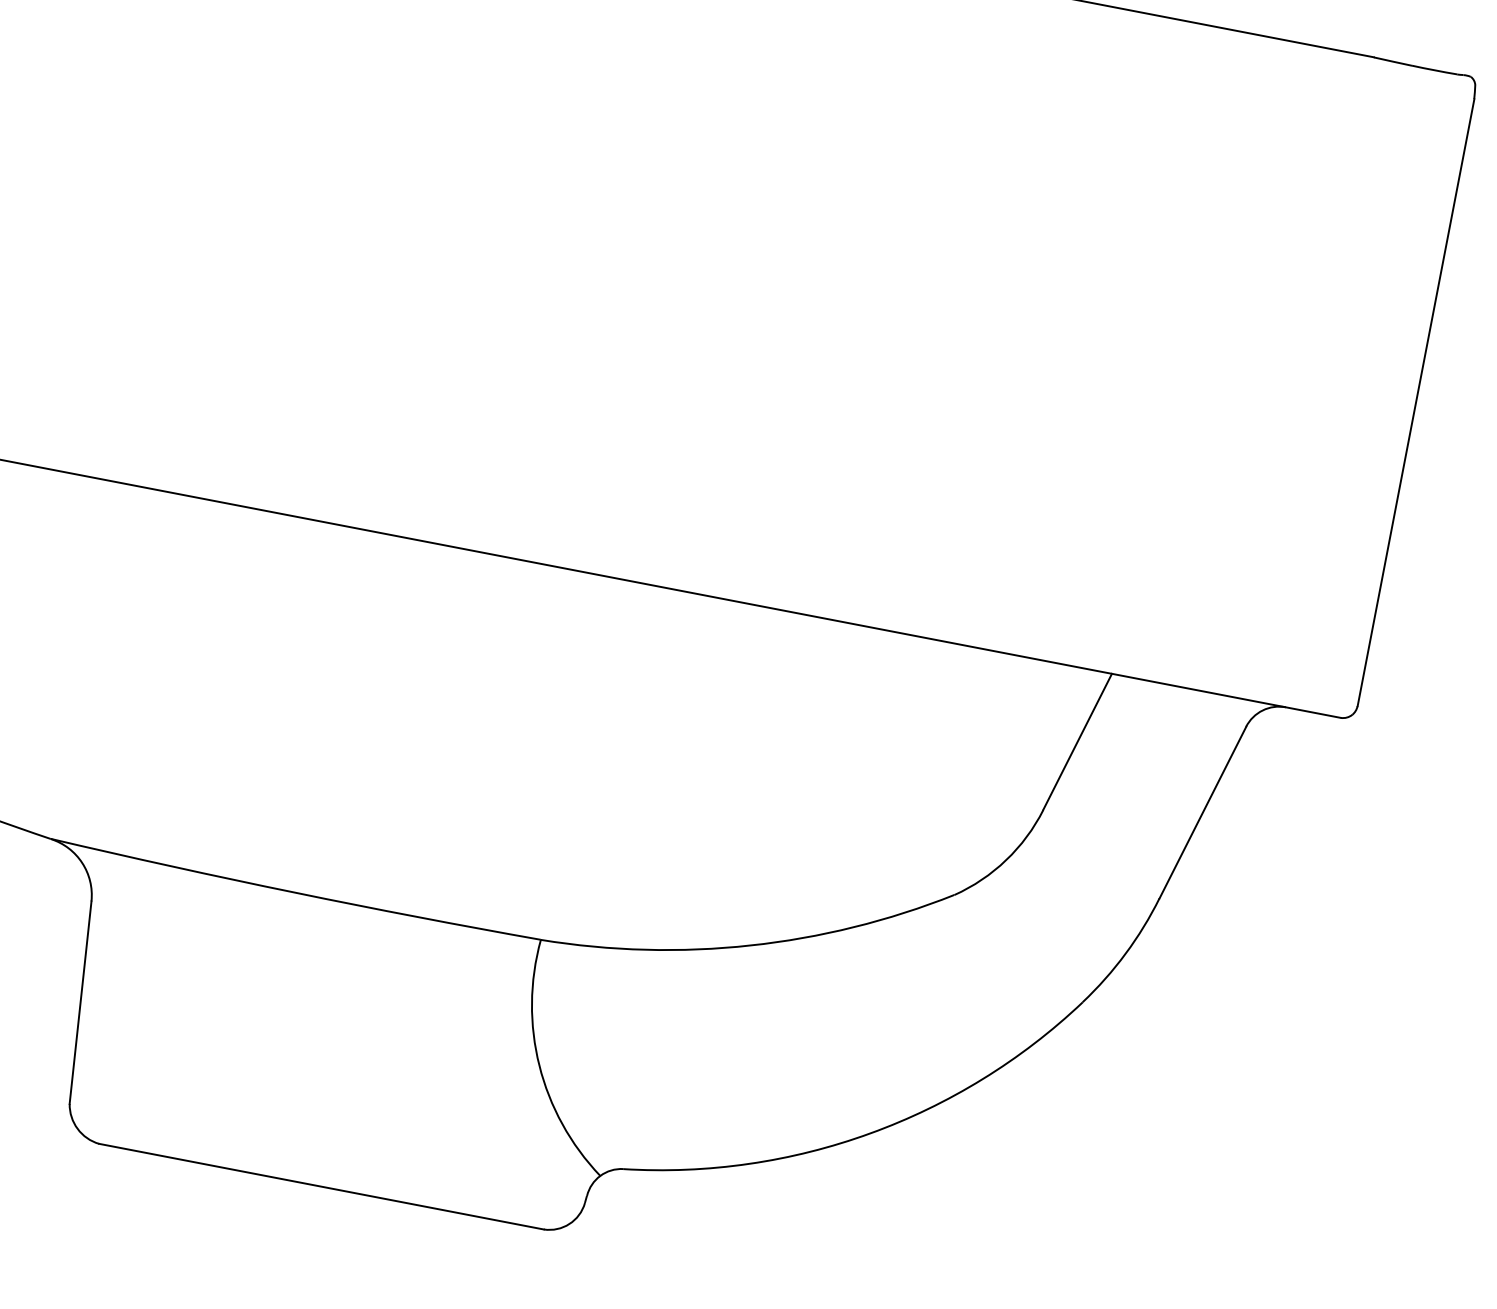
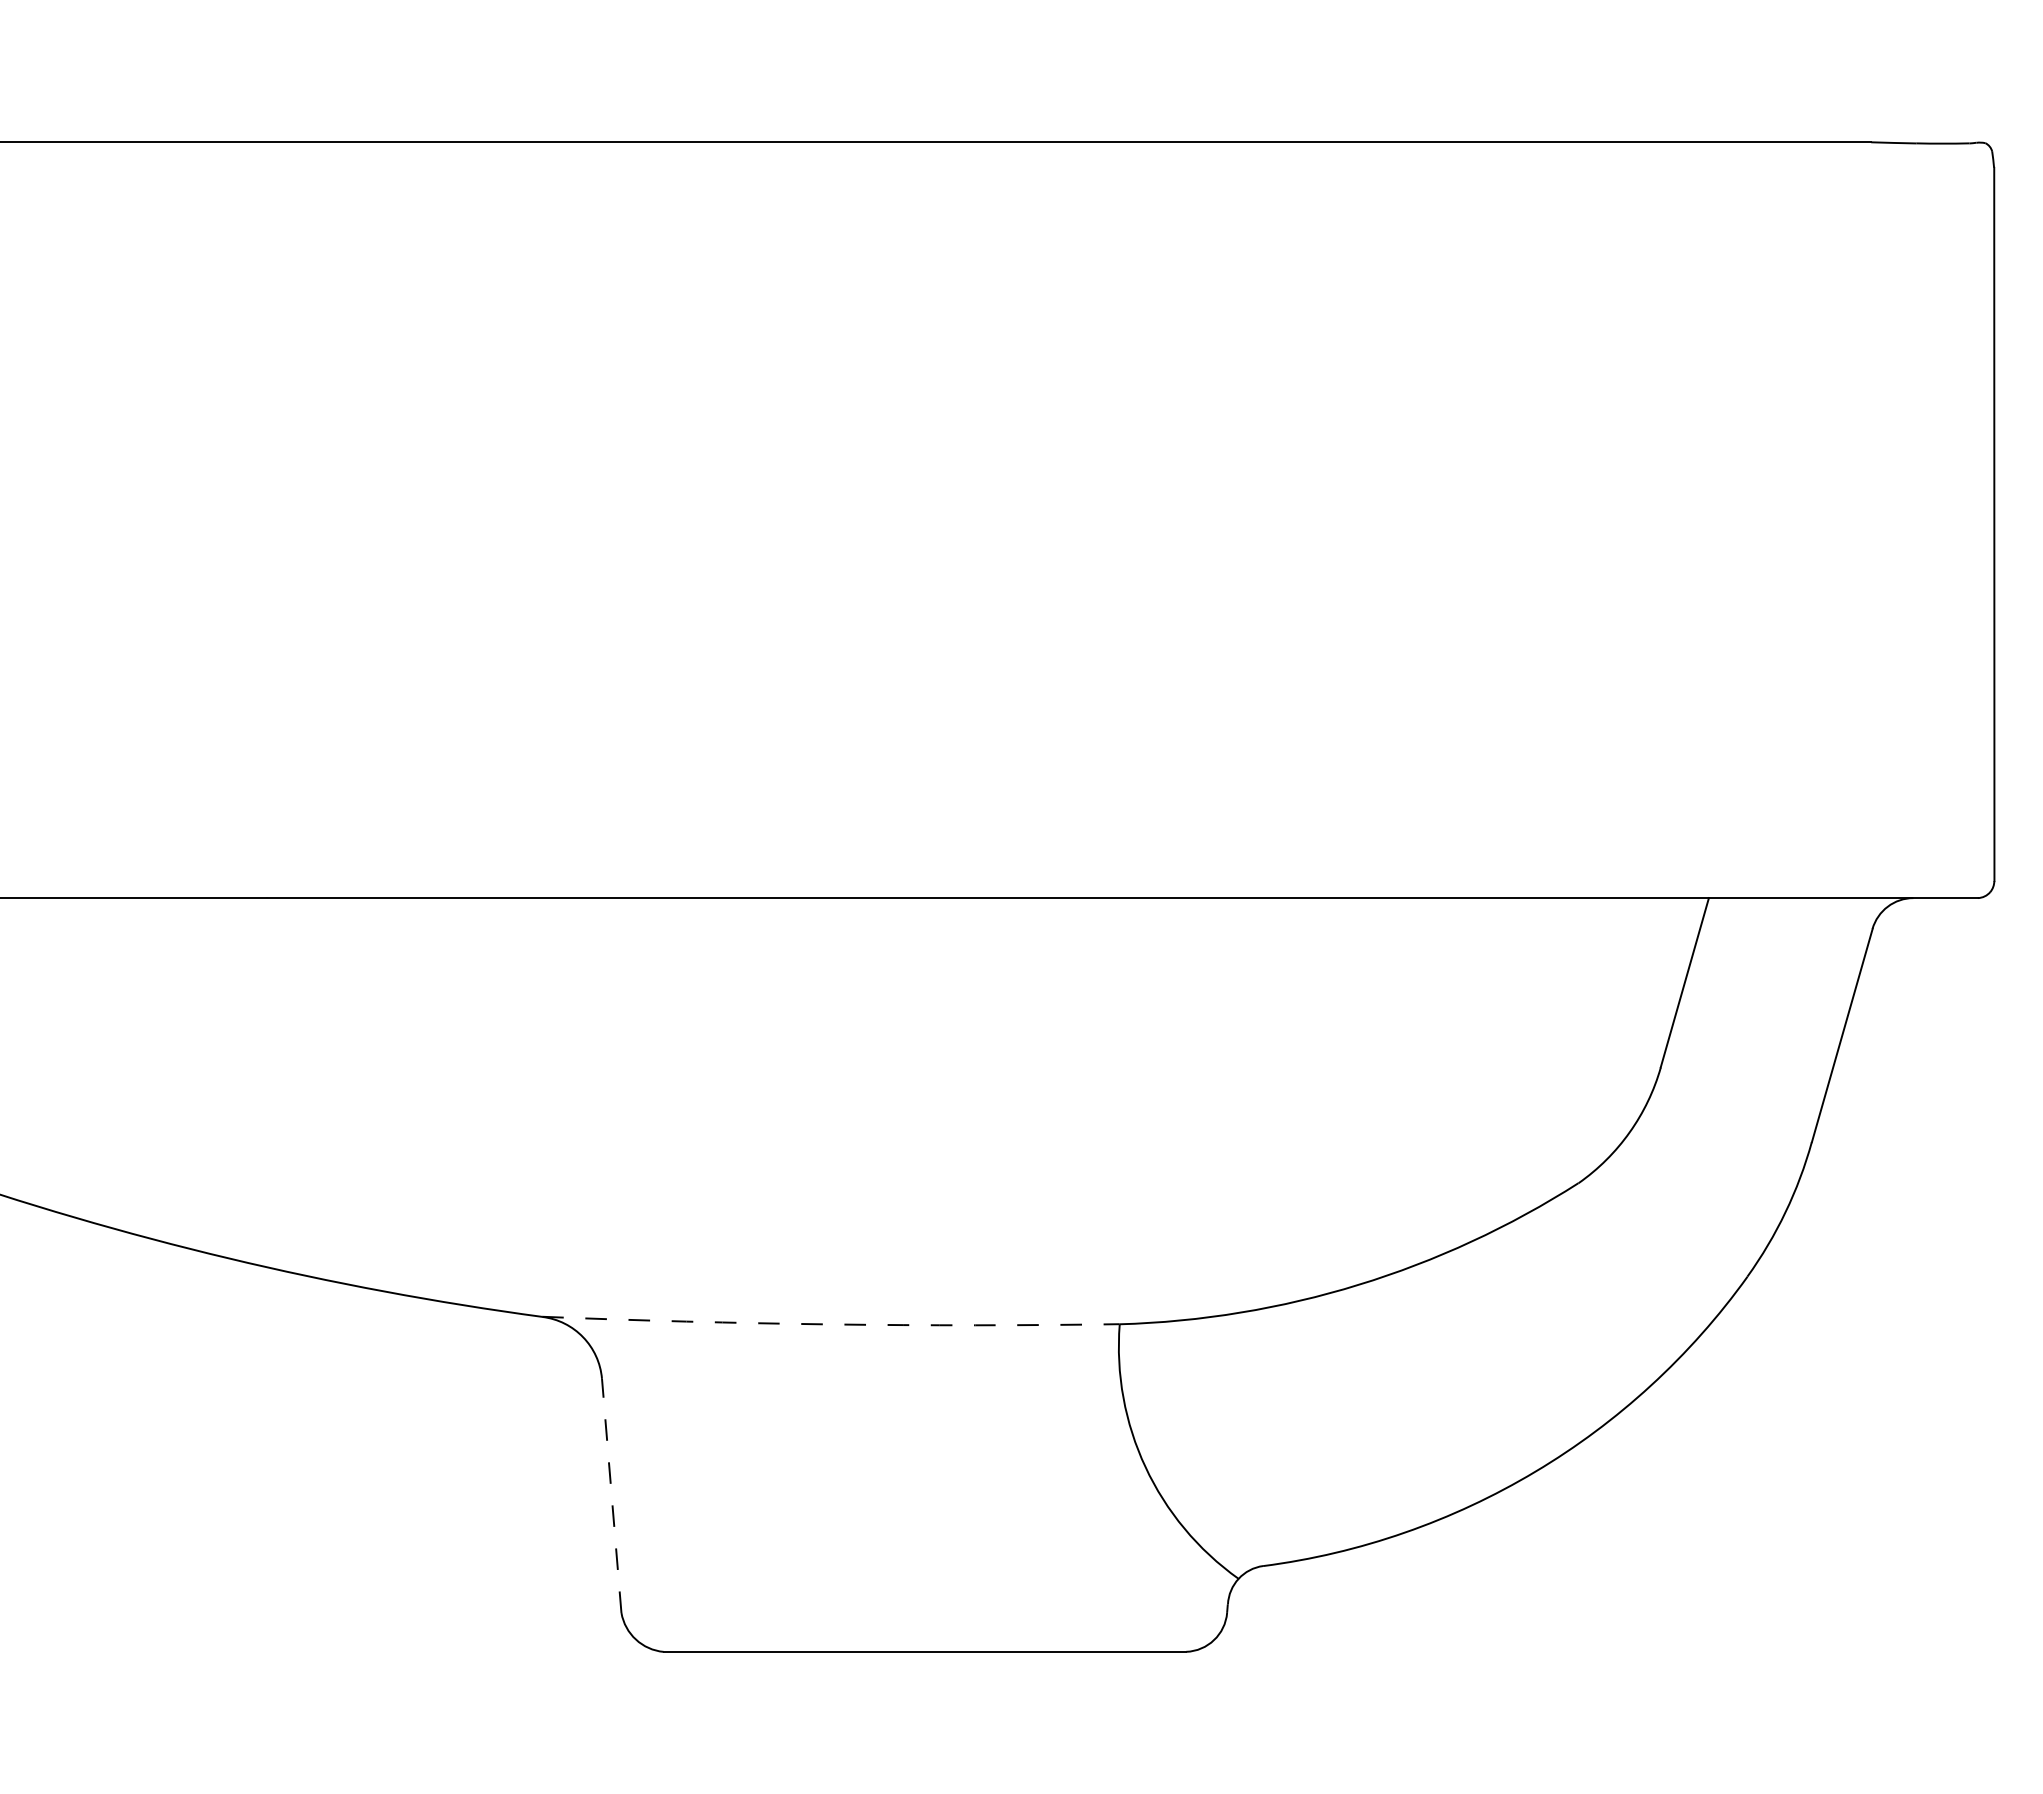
arc: (294, 892) -> (830, 1324), solid -> dashed
line: (80, 1002) -> (611, 1495), solid -> dashed

